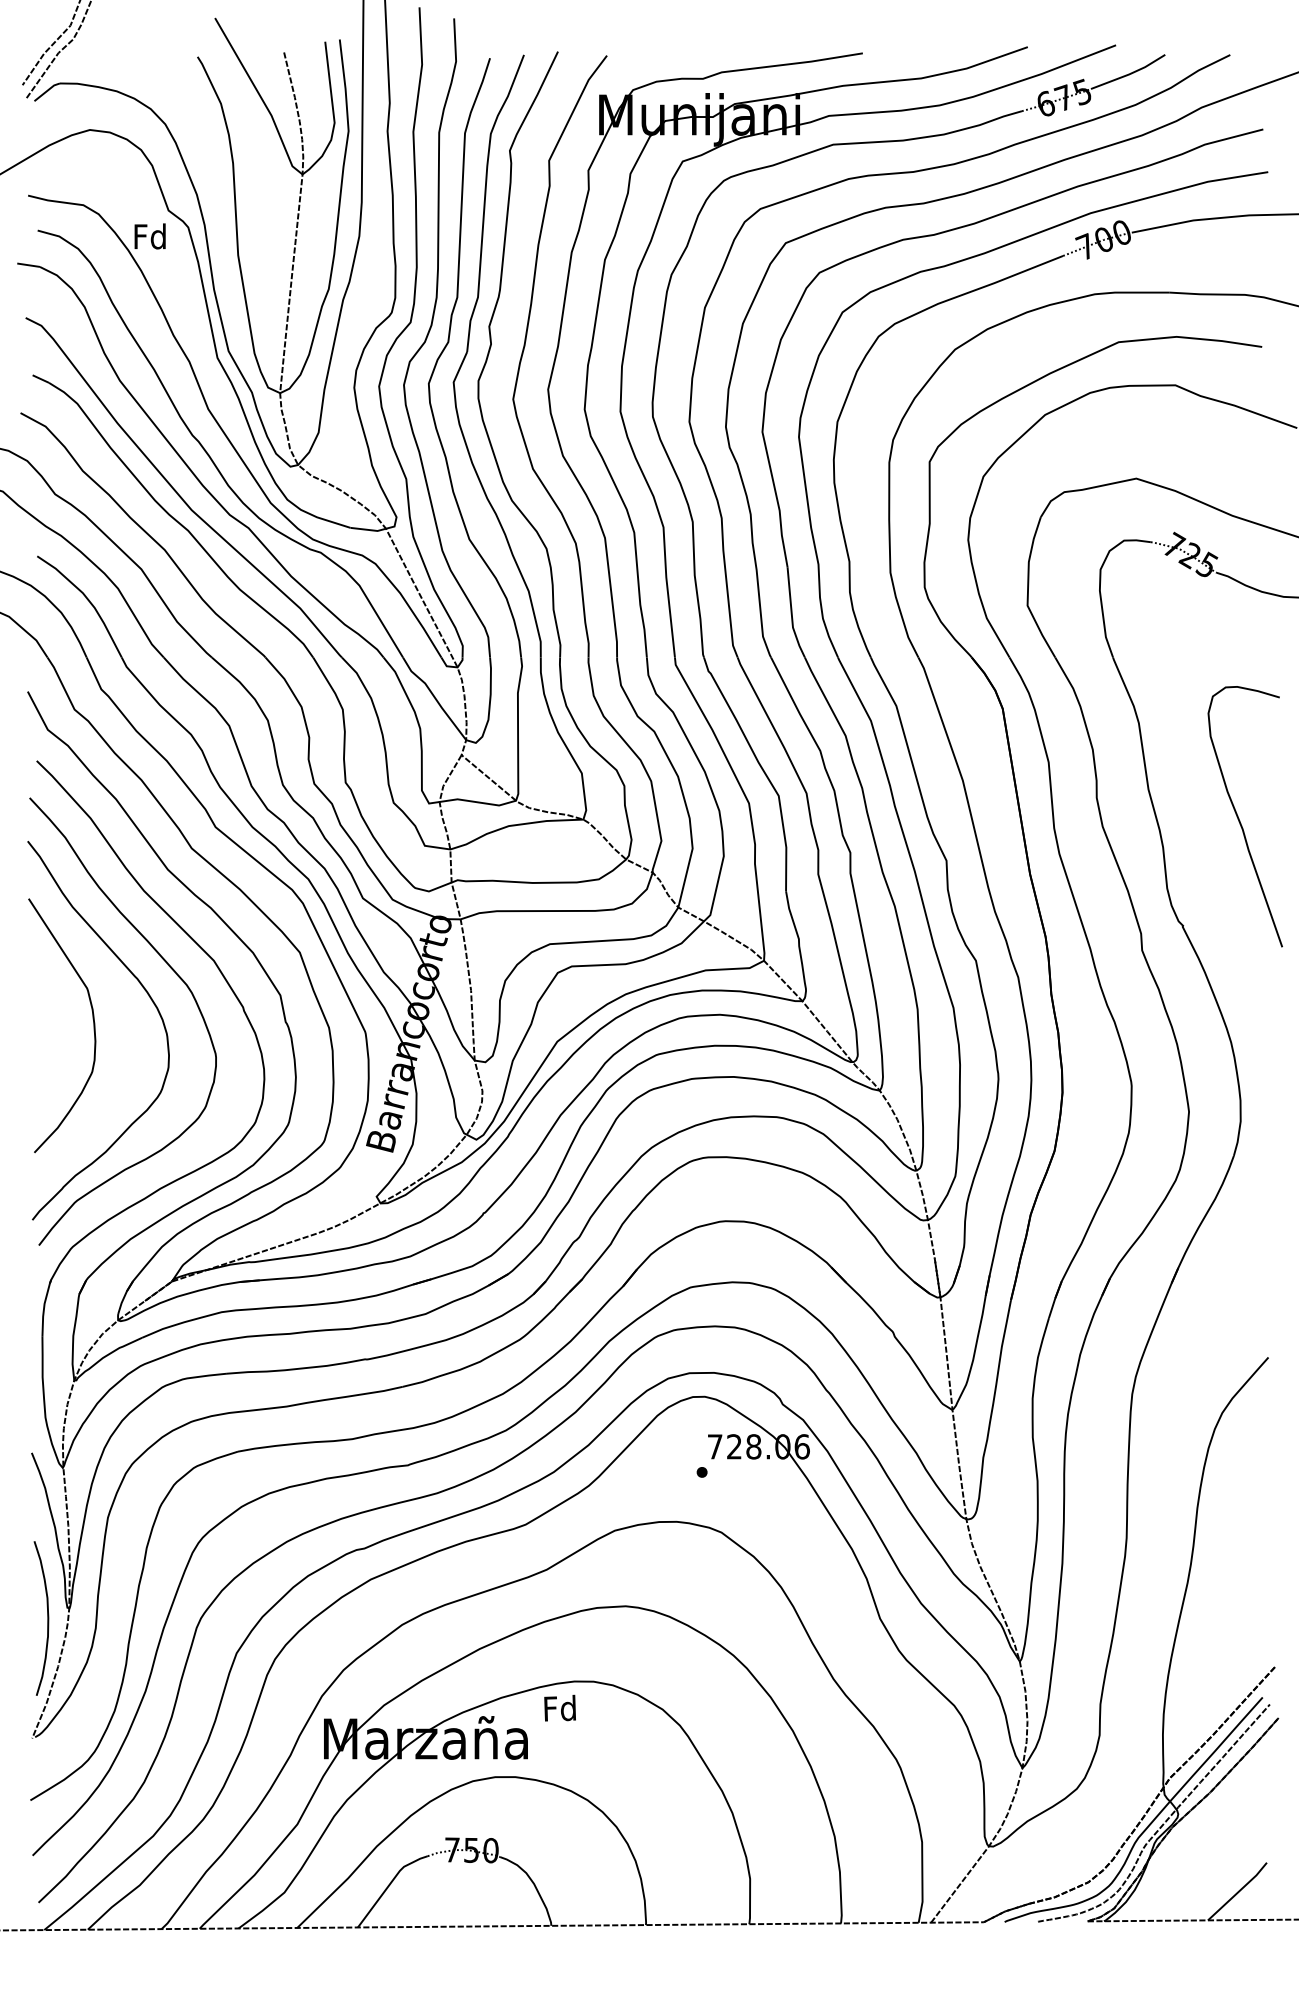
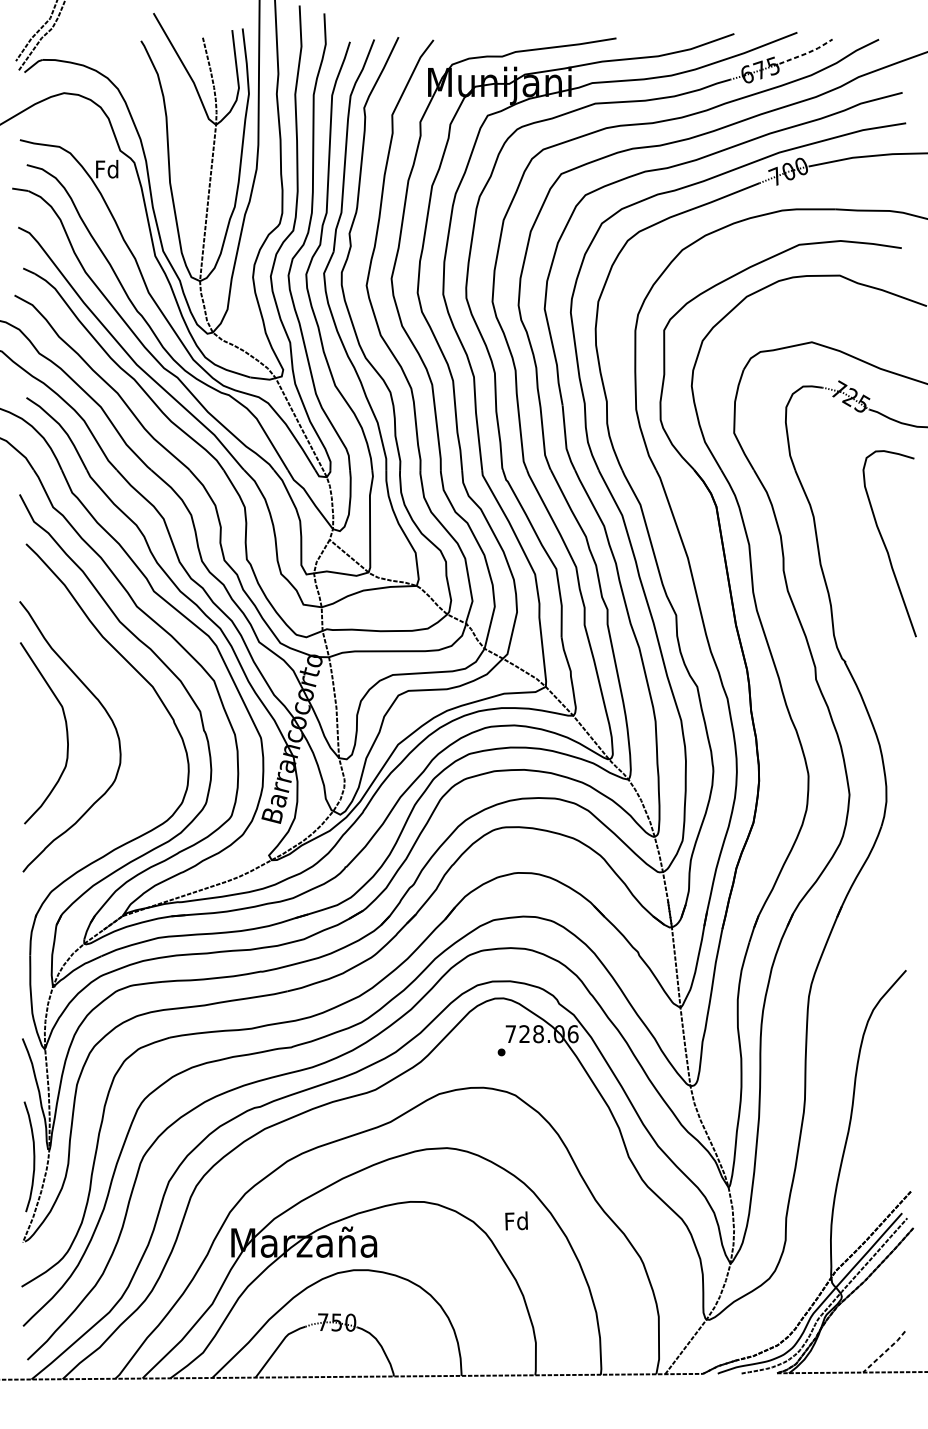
line: (1130, 74) -> (807, 53), solid -> dashed
curve: (1239, 818) -> (885, 545), moved
curve: (177, 976) -> (126, 698), removed
text: (559, 1707) -> (516, 1220), moved
line: (1238, 1892) -> (884, 1352), solid -> dashed

